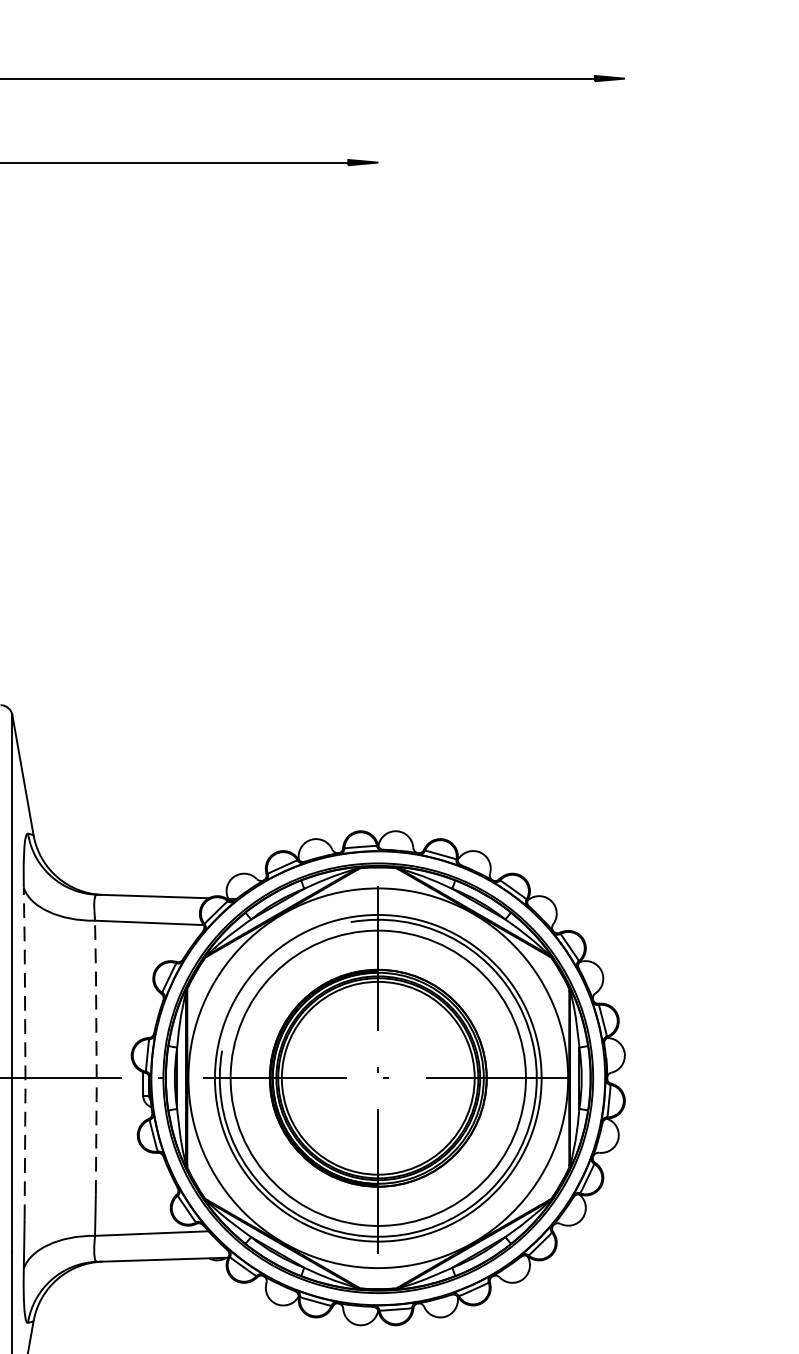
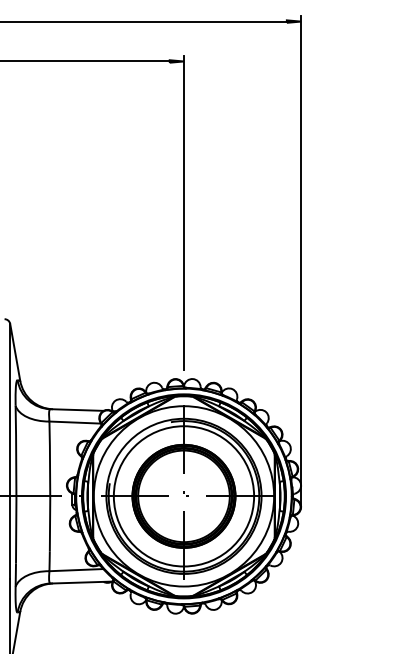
line: (377, 480) -> (183, 212), added
line: (625, 583) -> (301, 261), added
line: (25, 1053) -> (16, 484), dashed -> solid
line: (97, 1057) -> (50, 486), dashed -> solid

